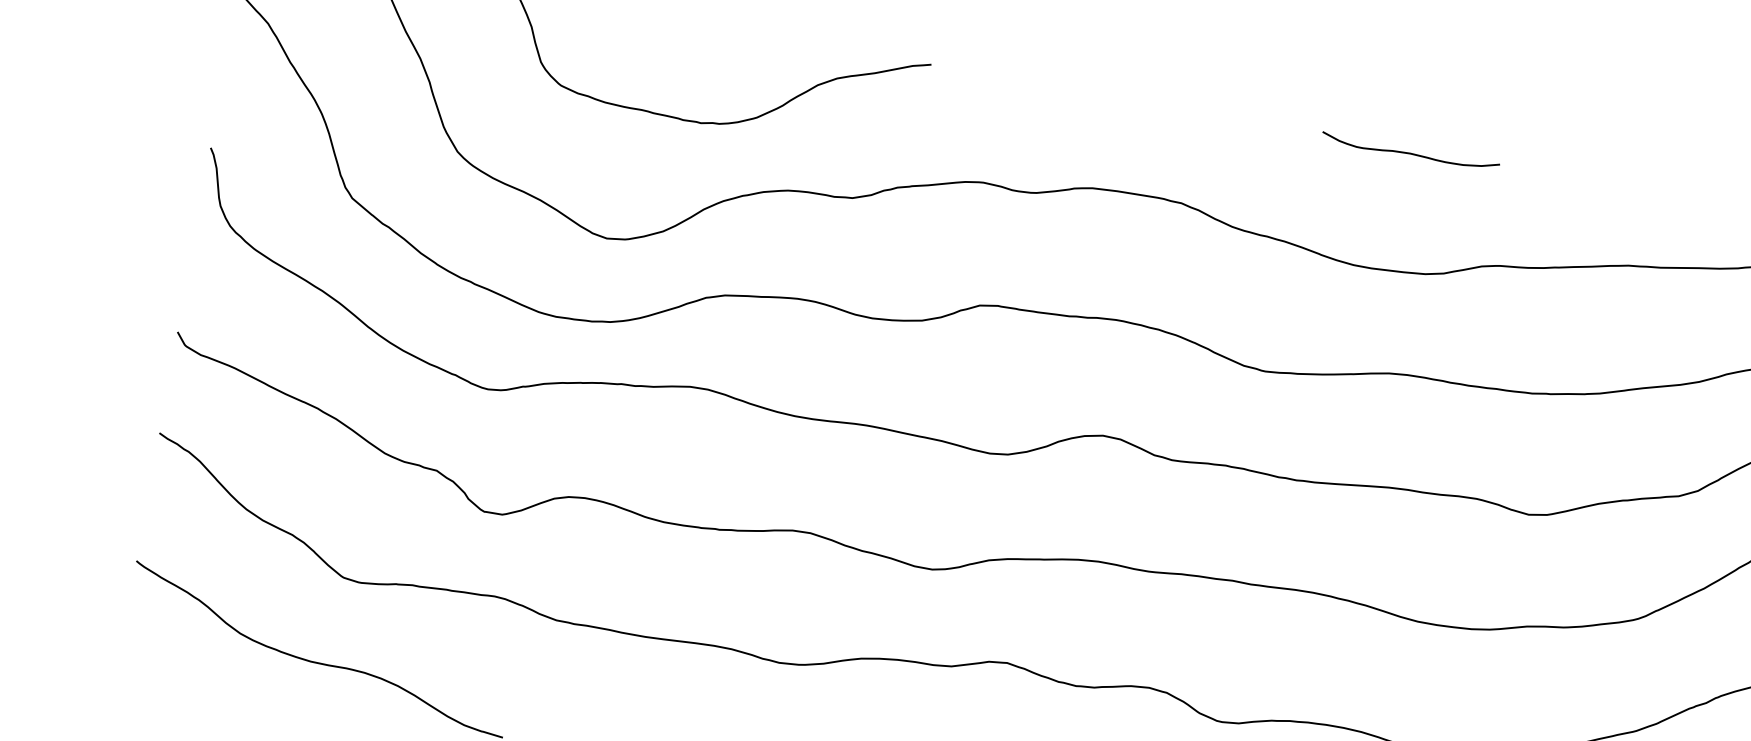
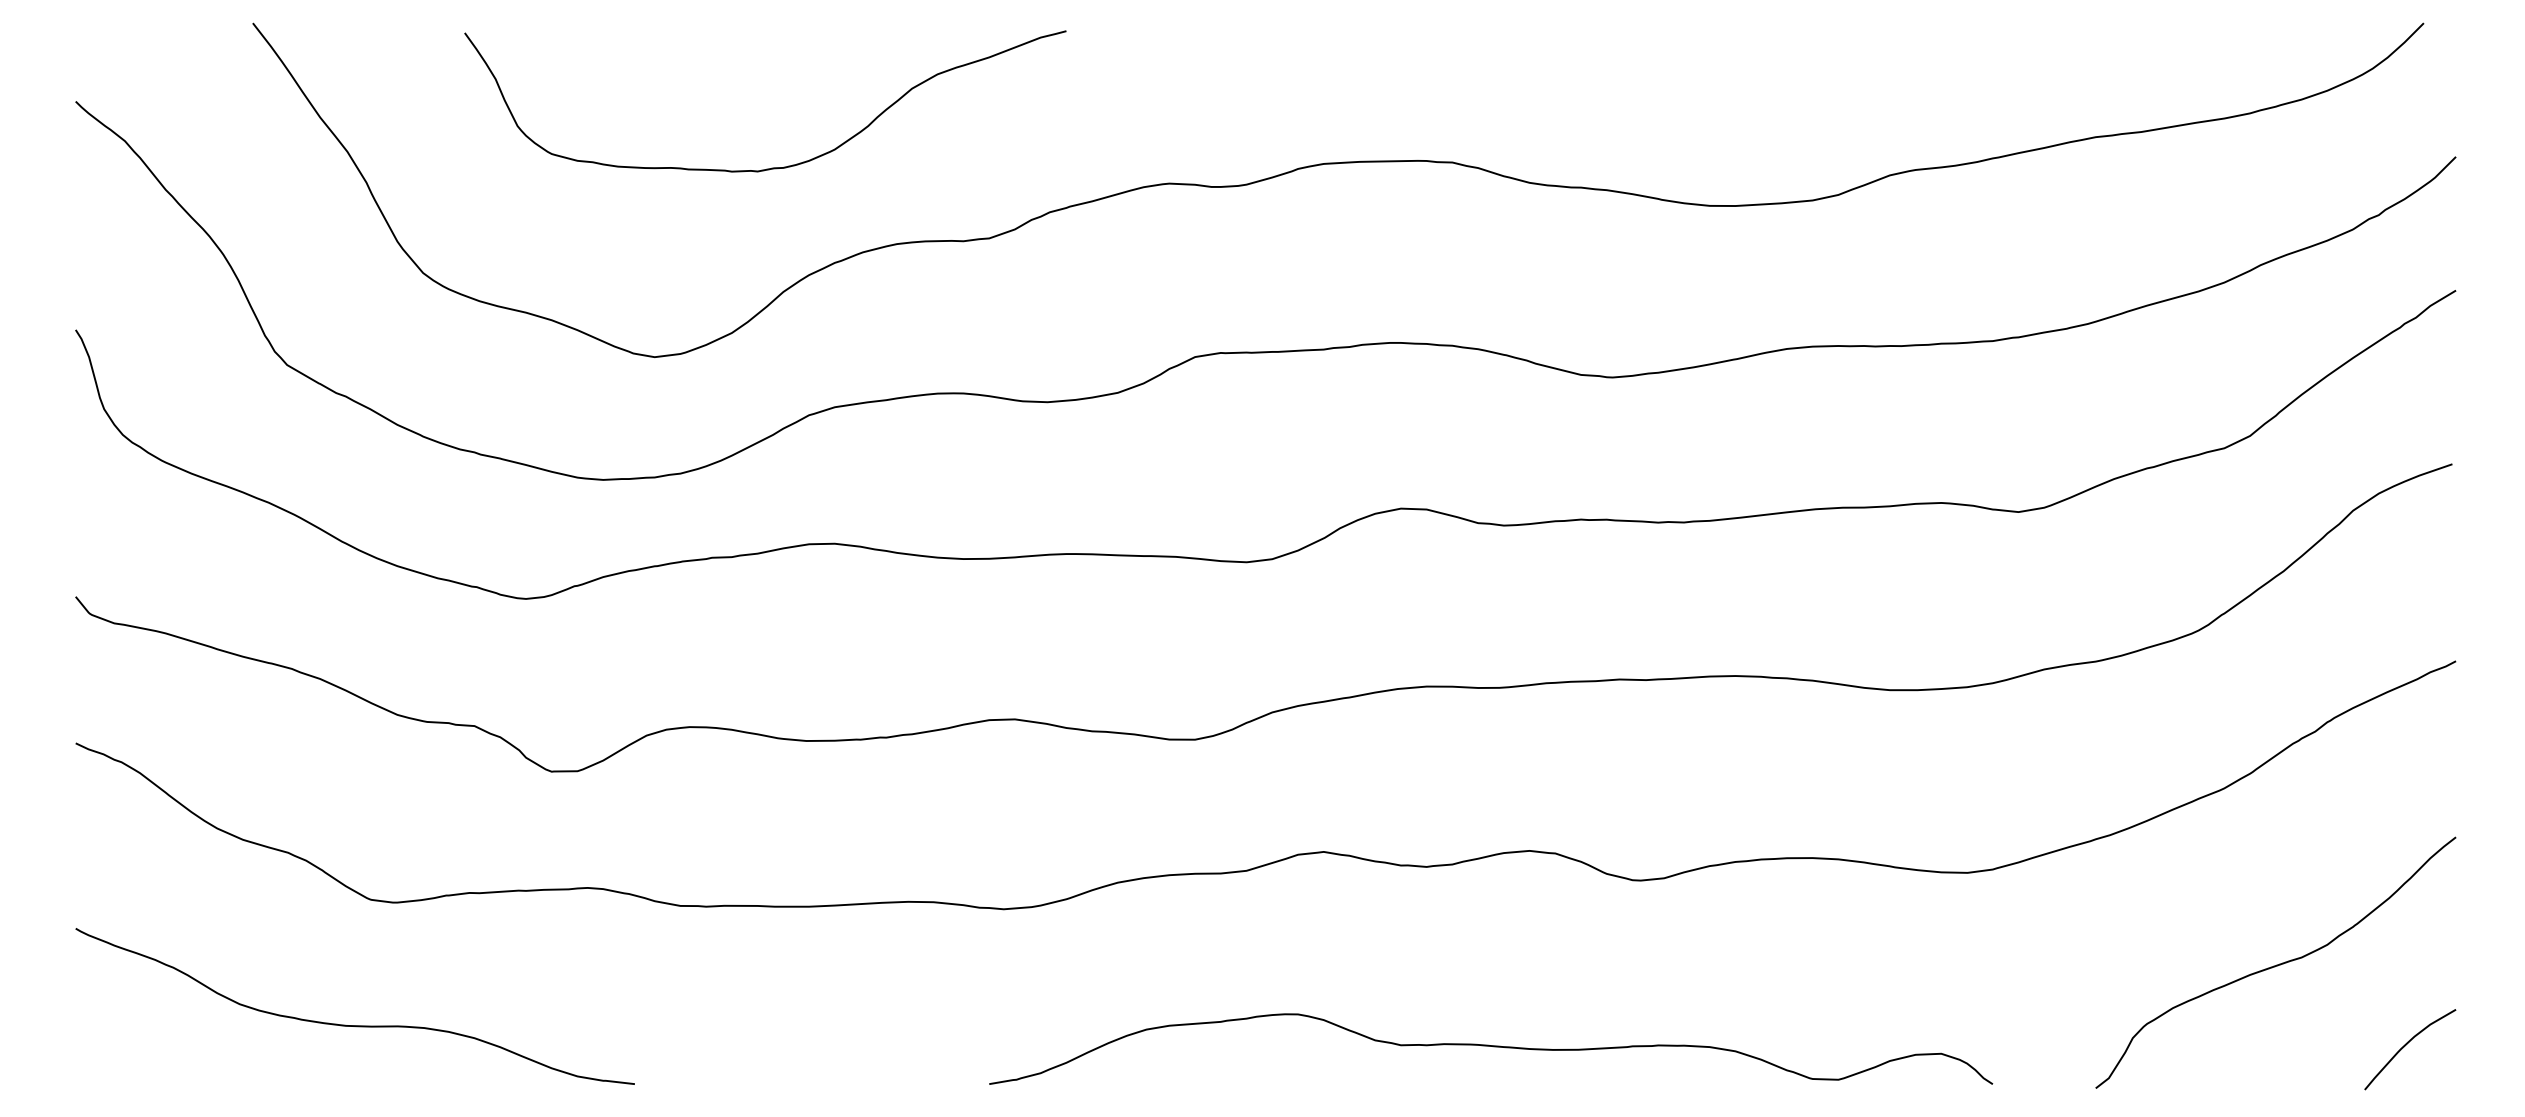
curve: (1409, 153) -> (1760, 34), removed

